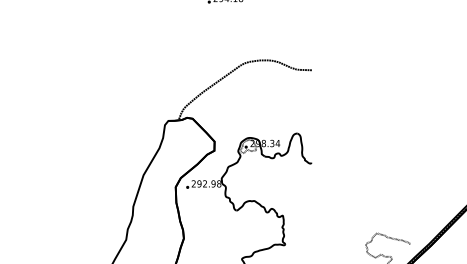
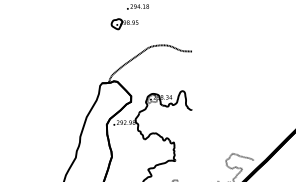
part: (203, 27) -> (124, 24), added

